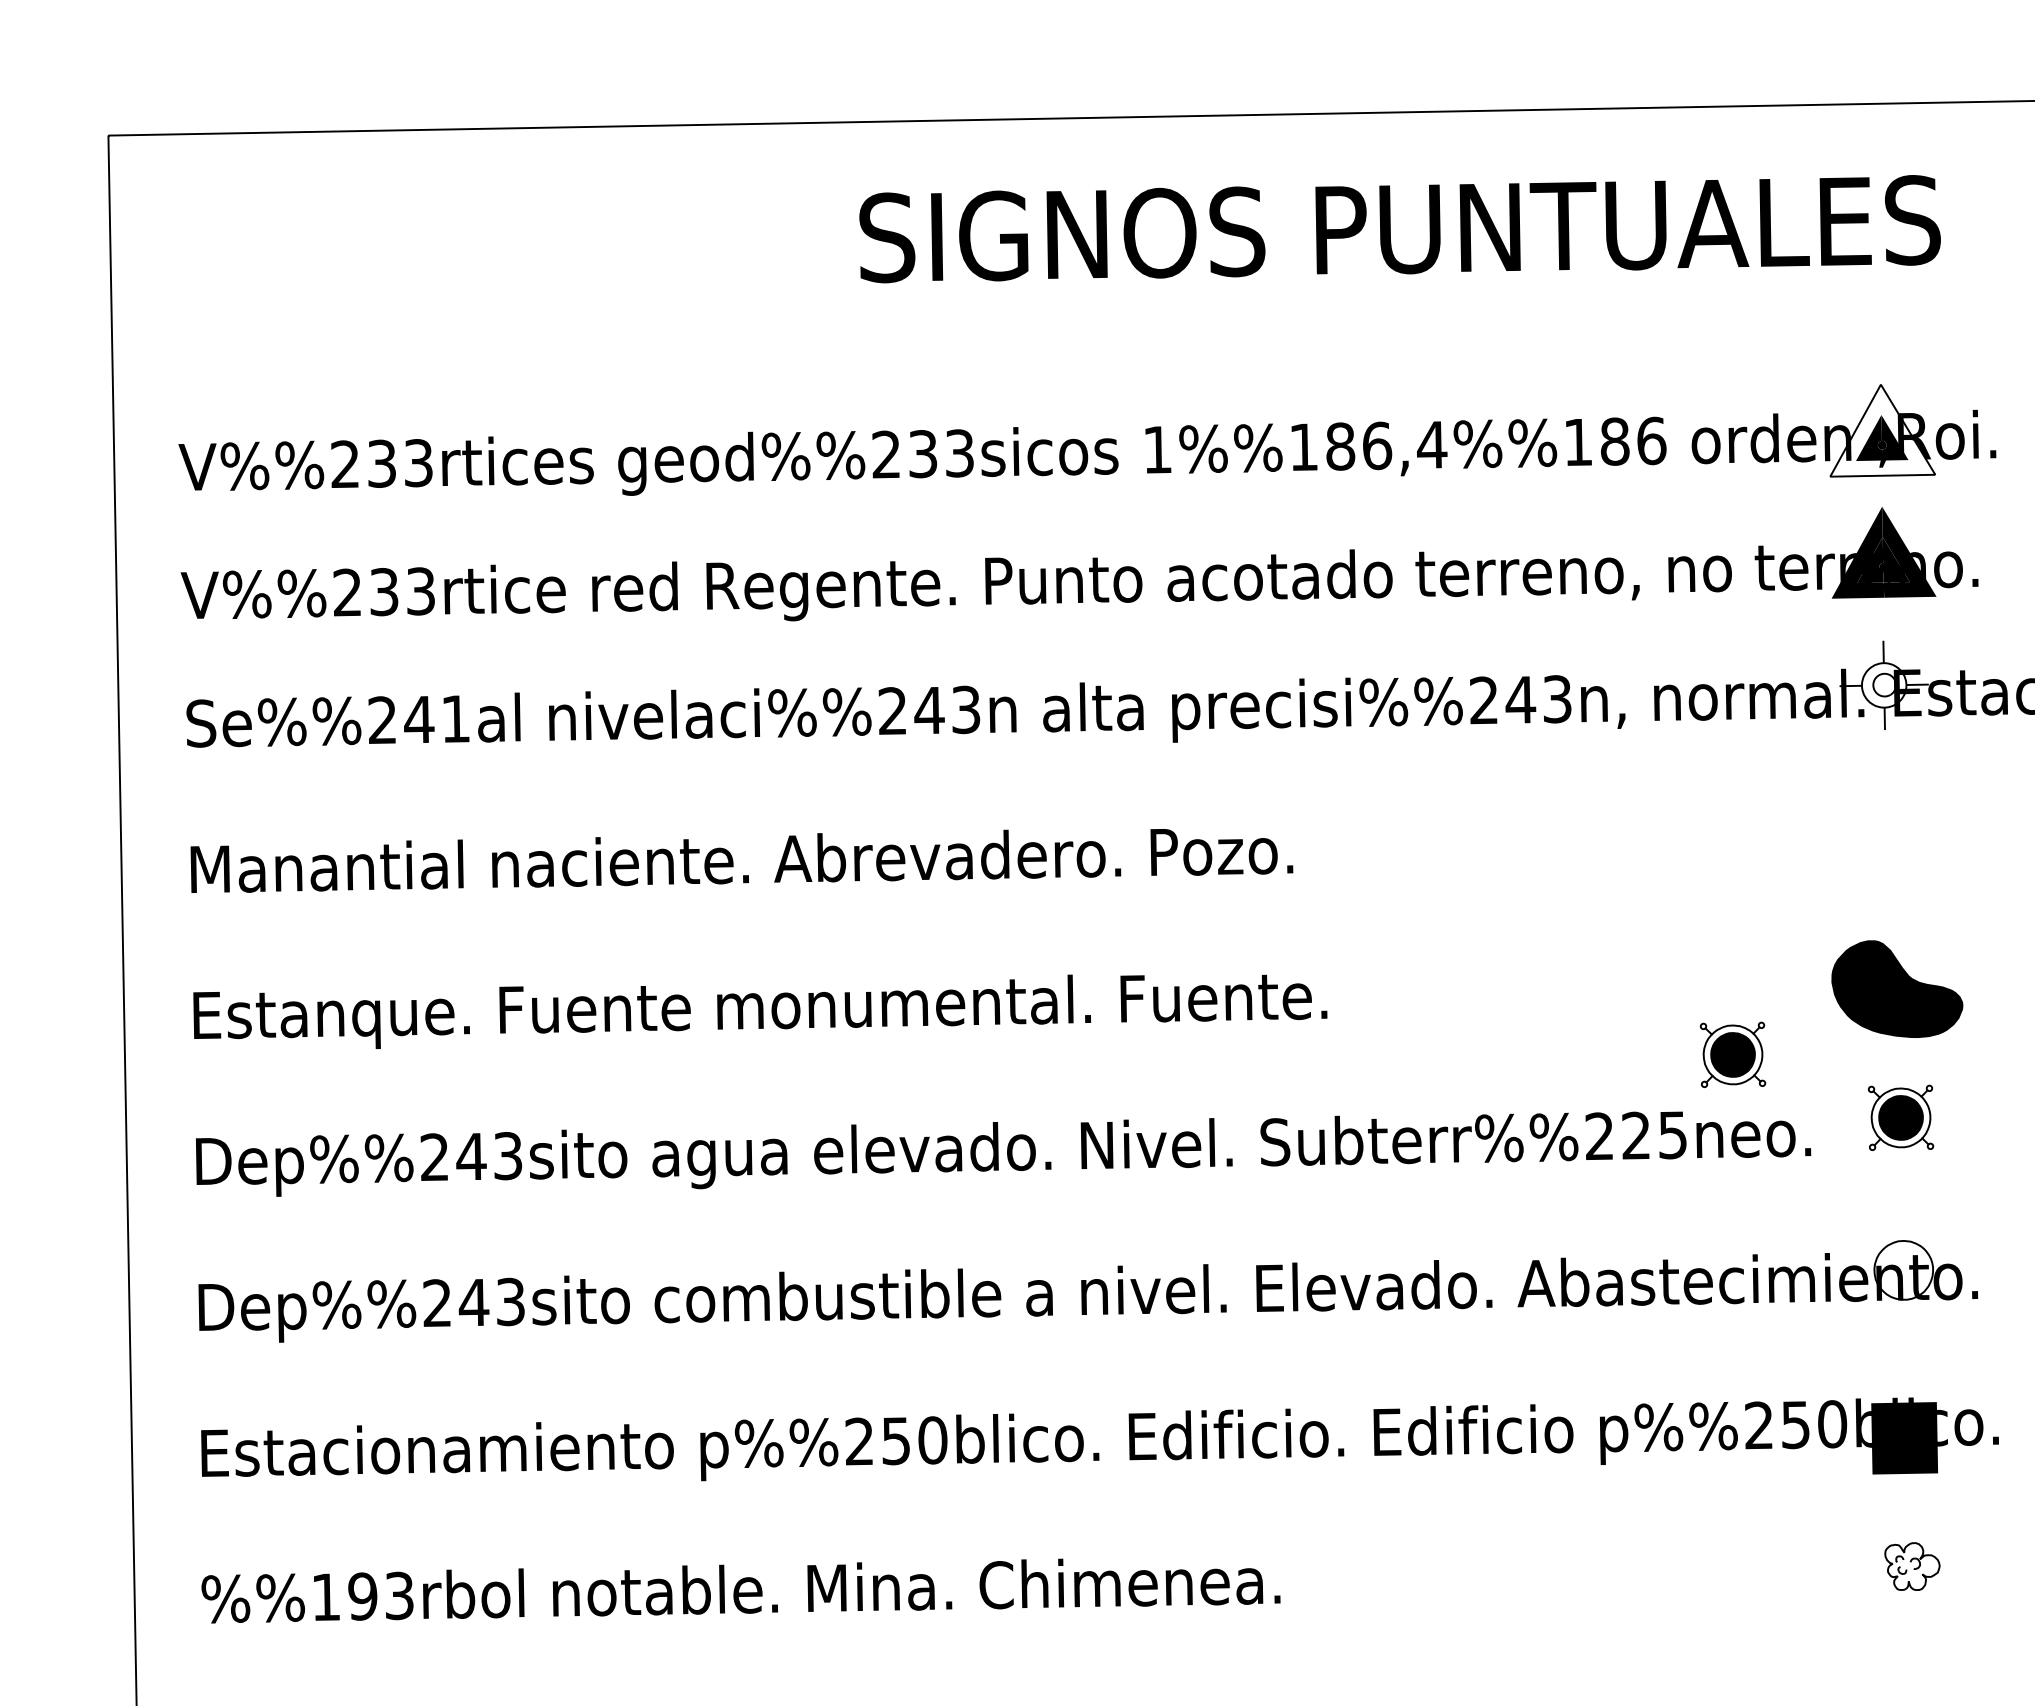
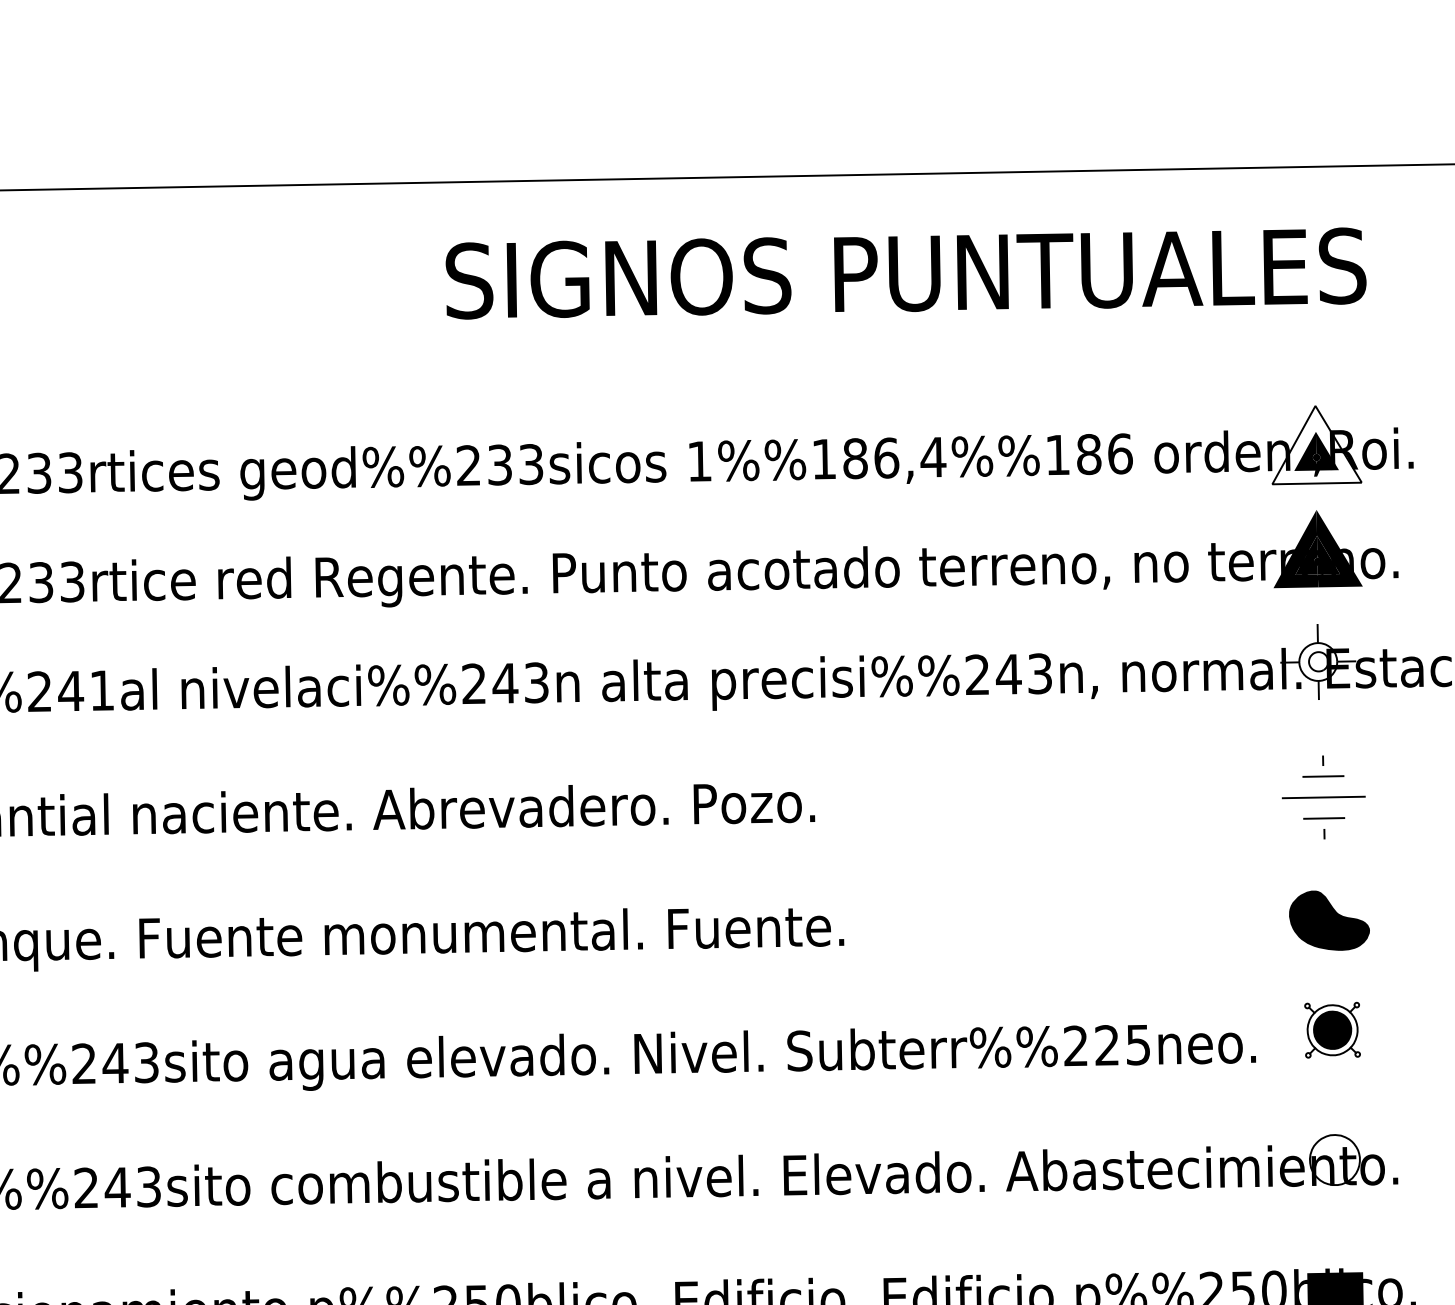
part: (1890, 844) -> (1323, 797), added
part: (1897, 989) -> (1329, 920), size x0.71
part: (1732, 1054) -> (1189, 976), removed

